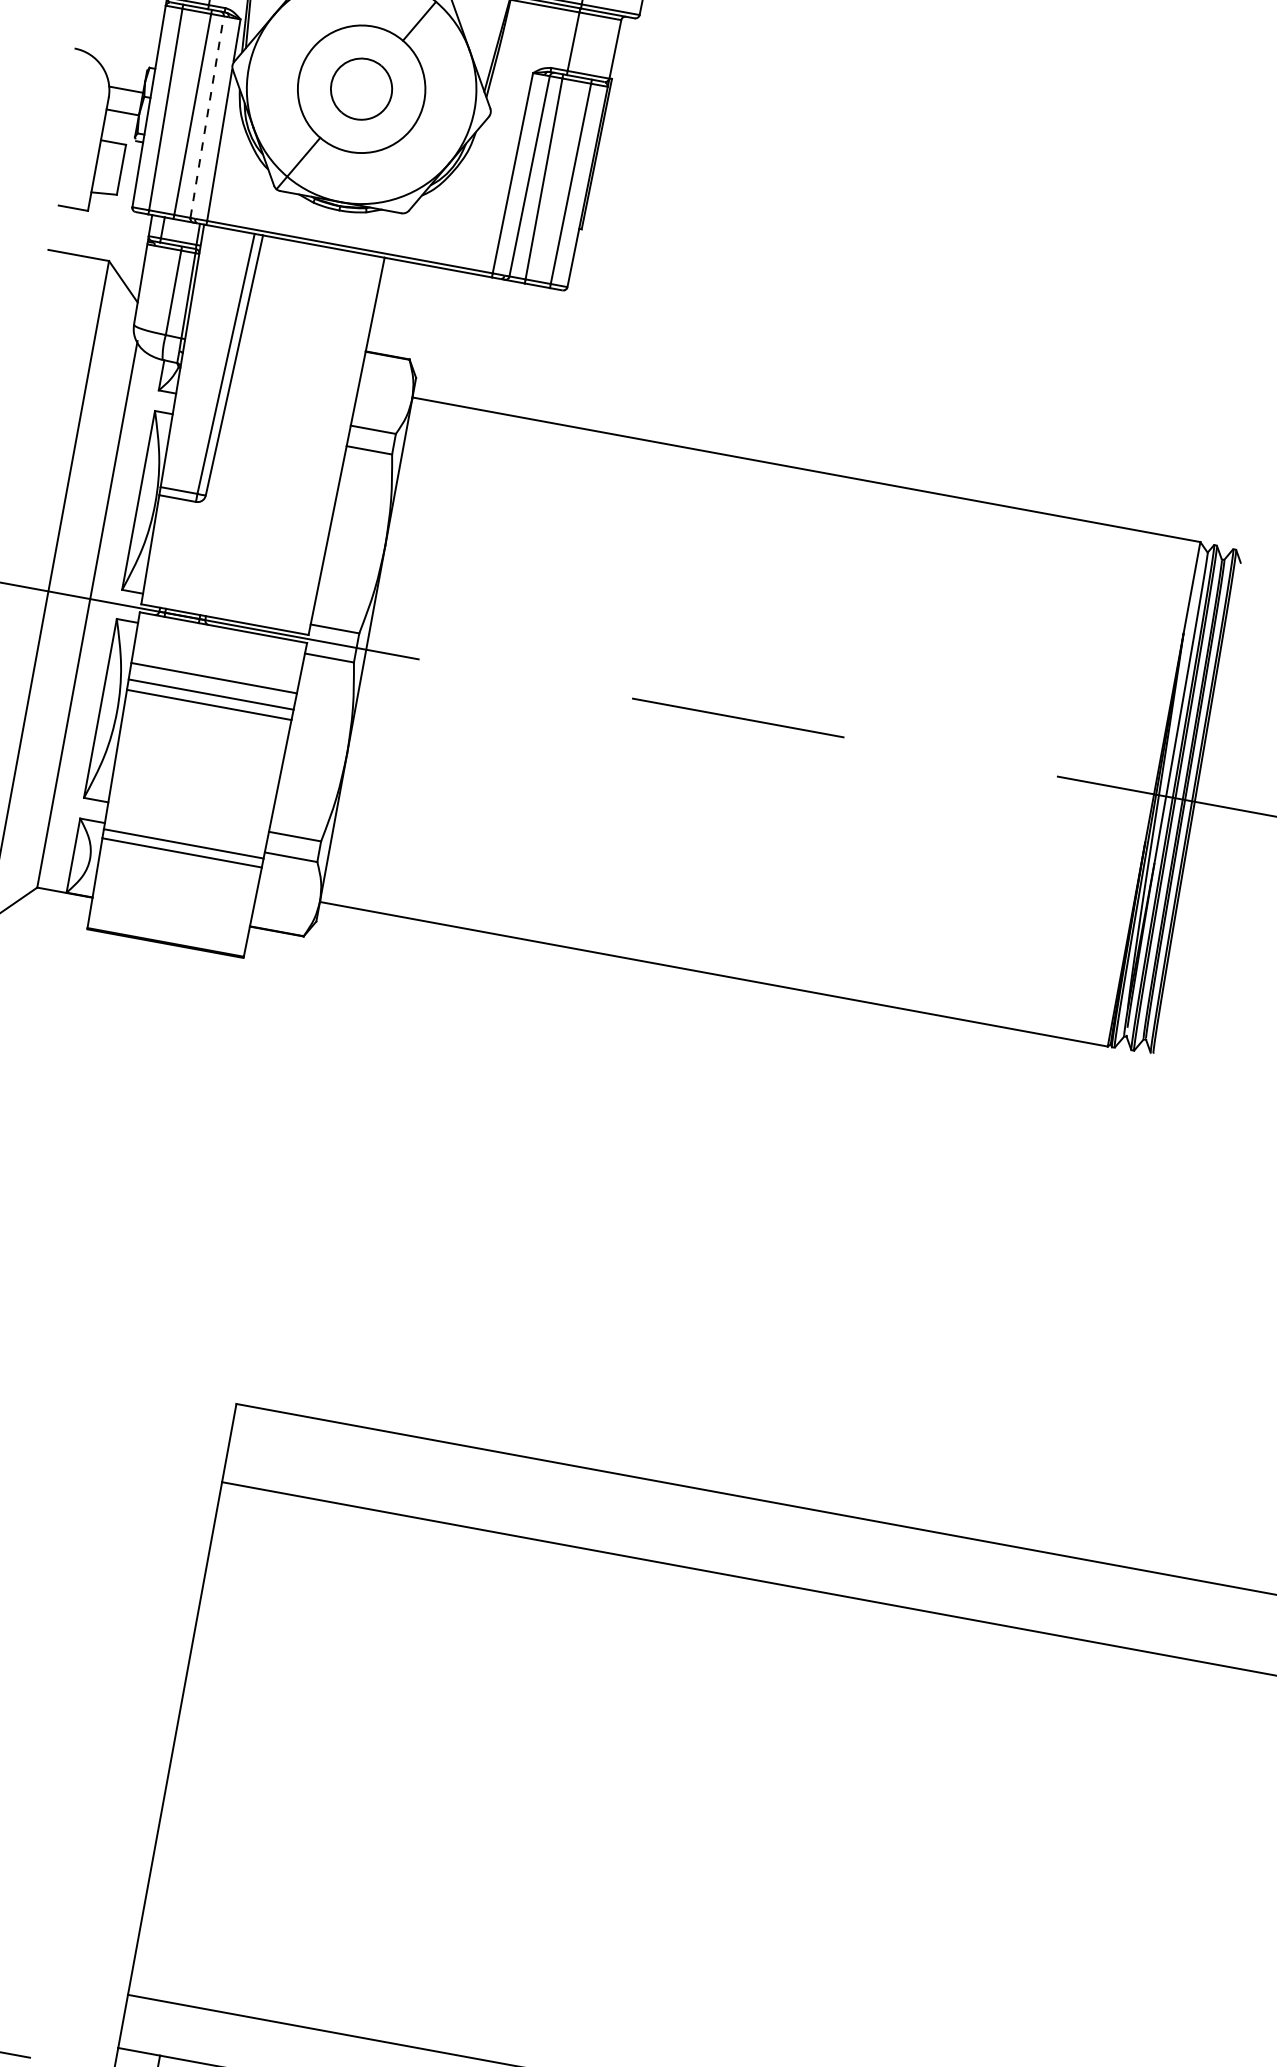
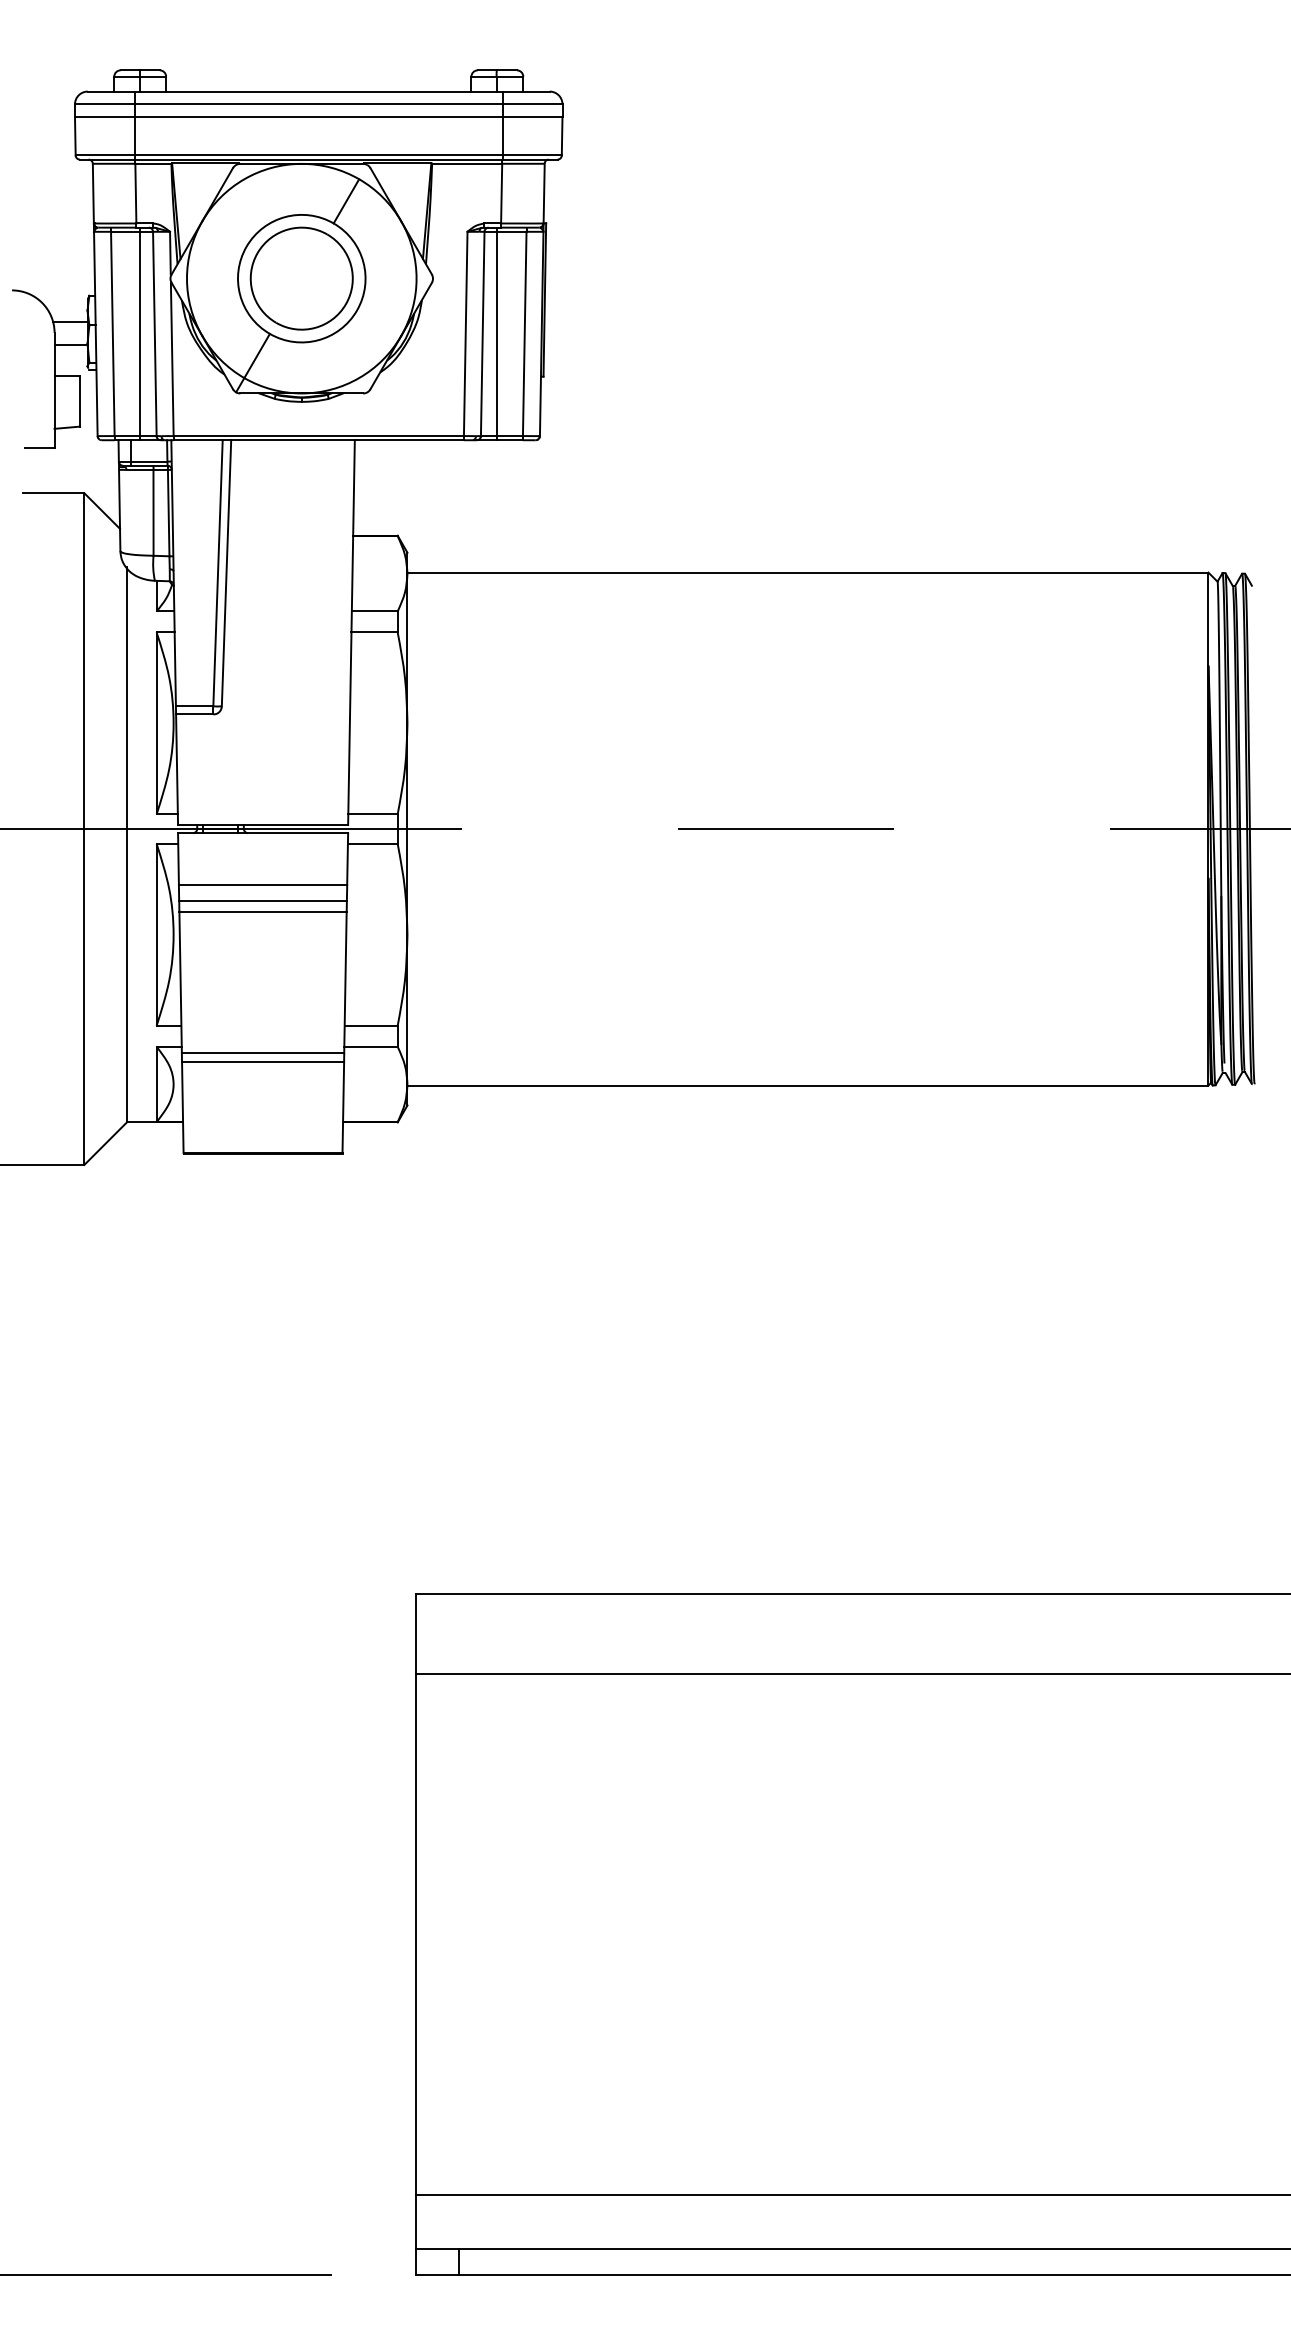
part: (361, 89) -> (301, 278), size x1.67
line: (206, 116) -> (154, 333), dashed -> solid

